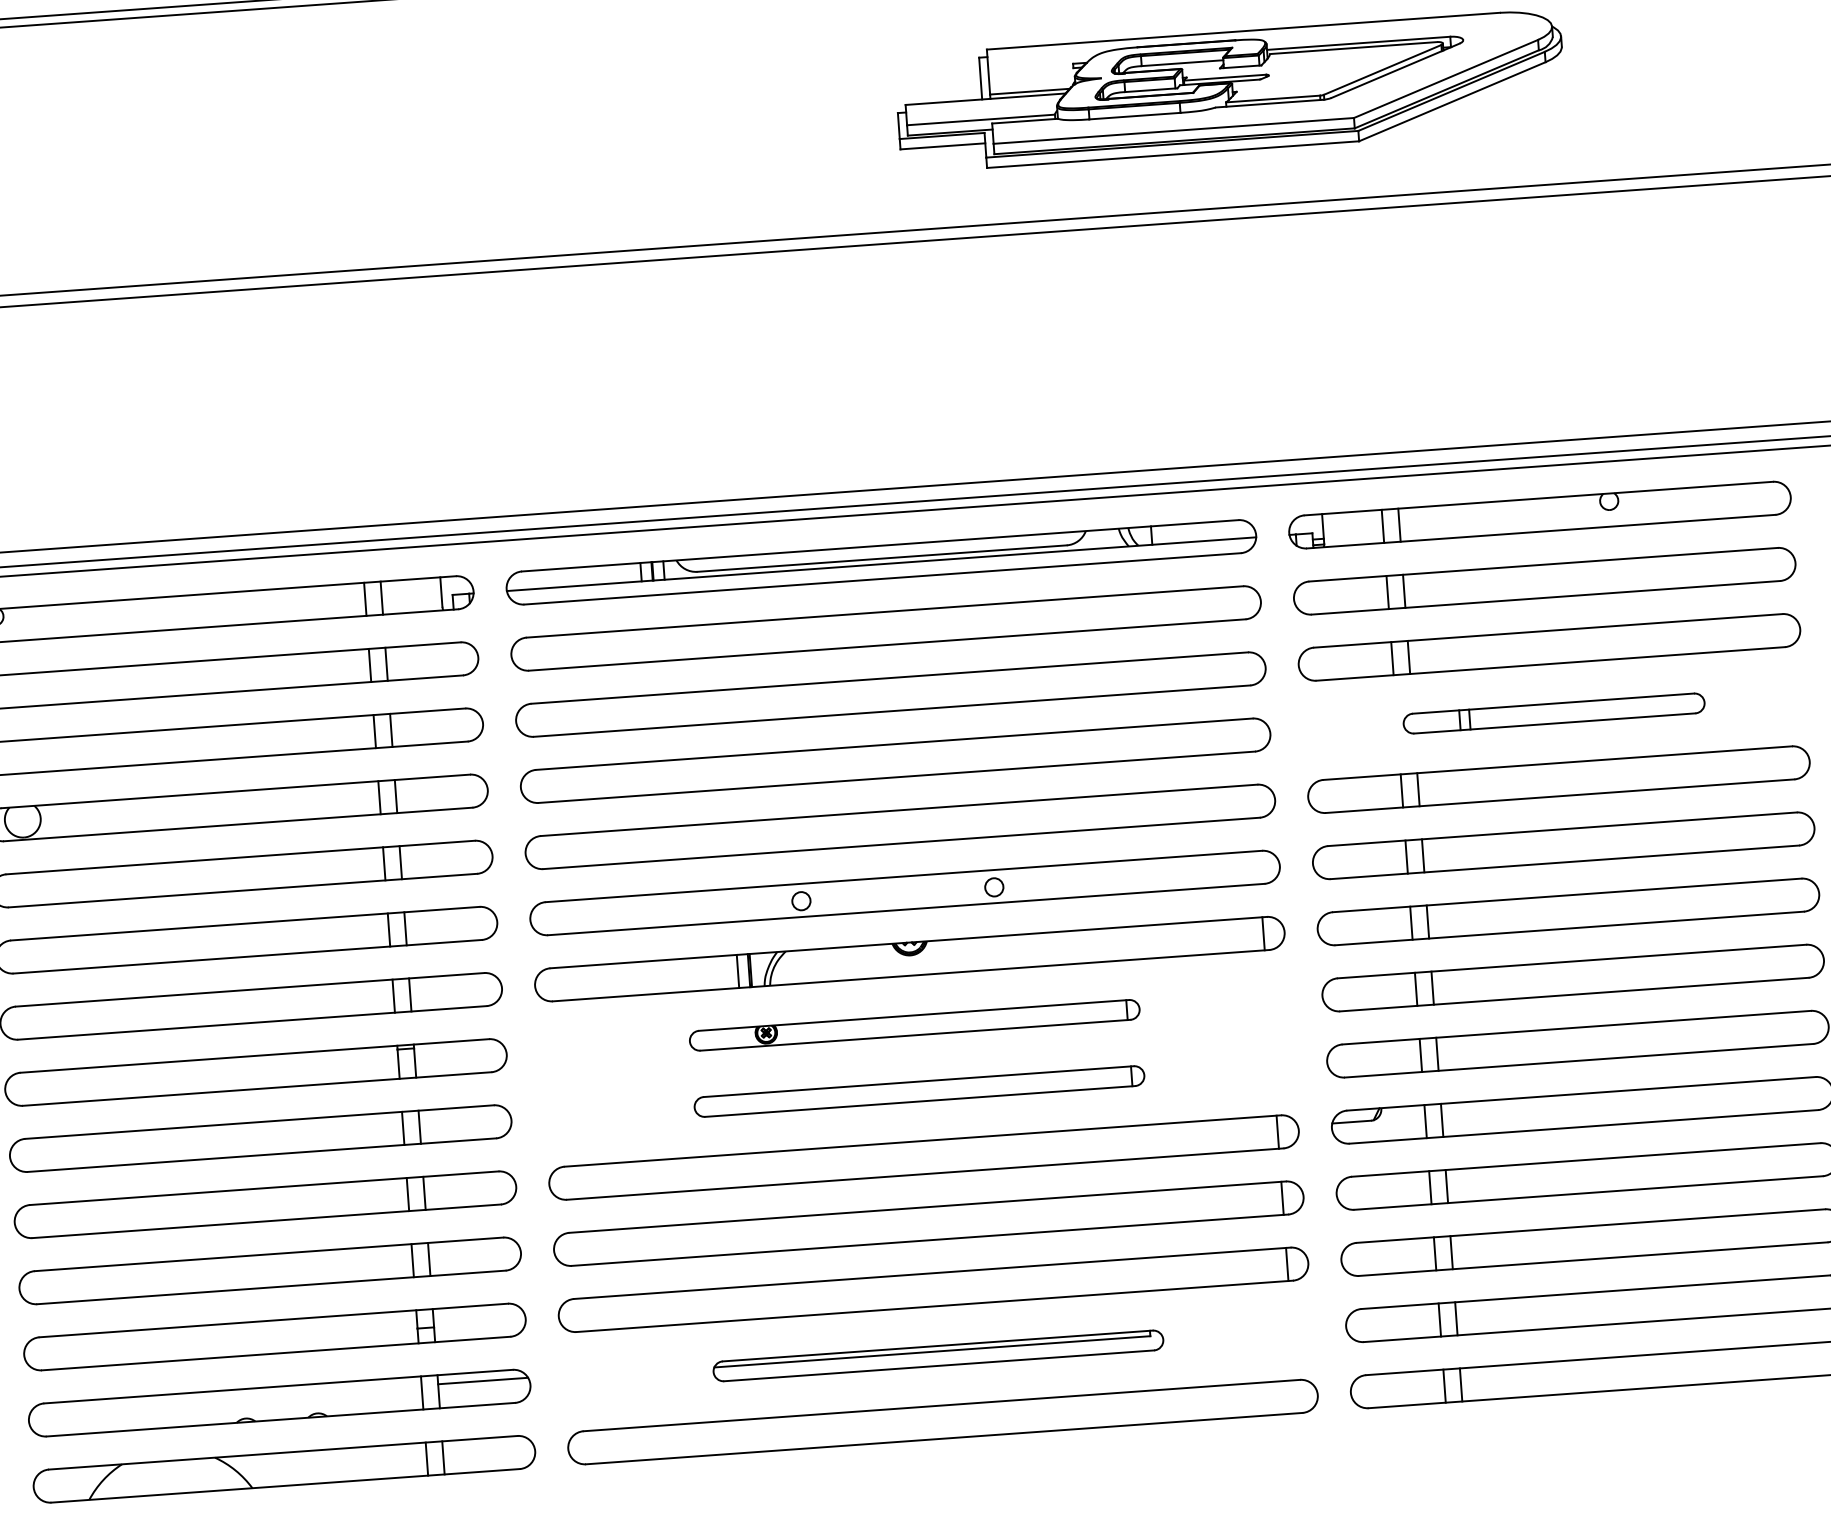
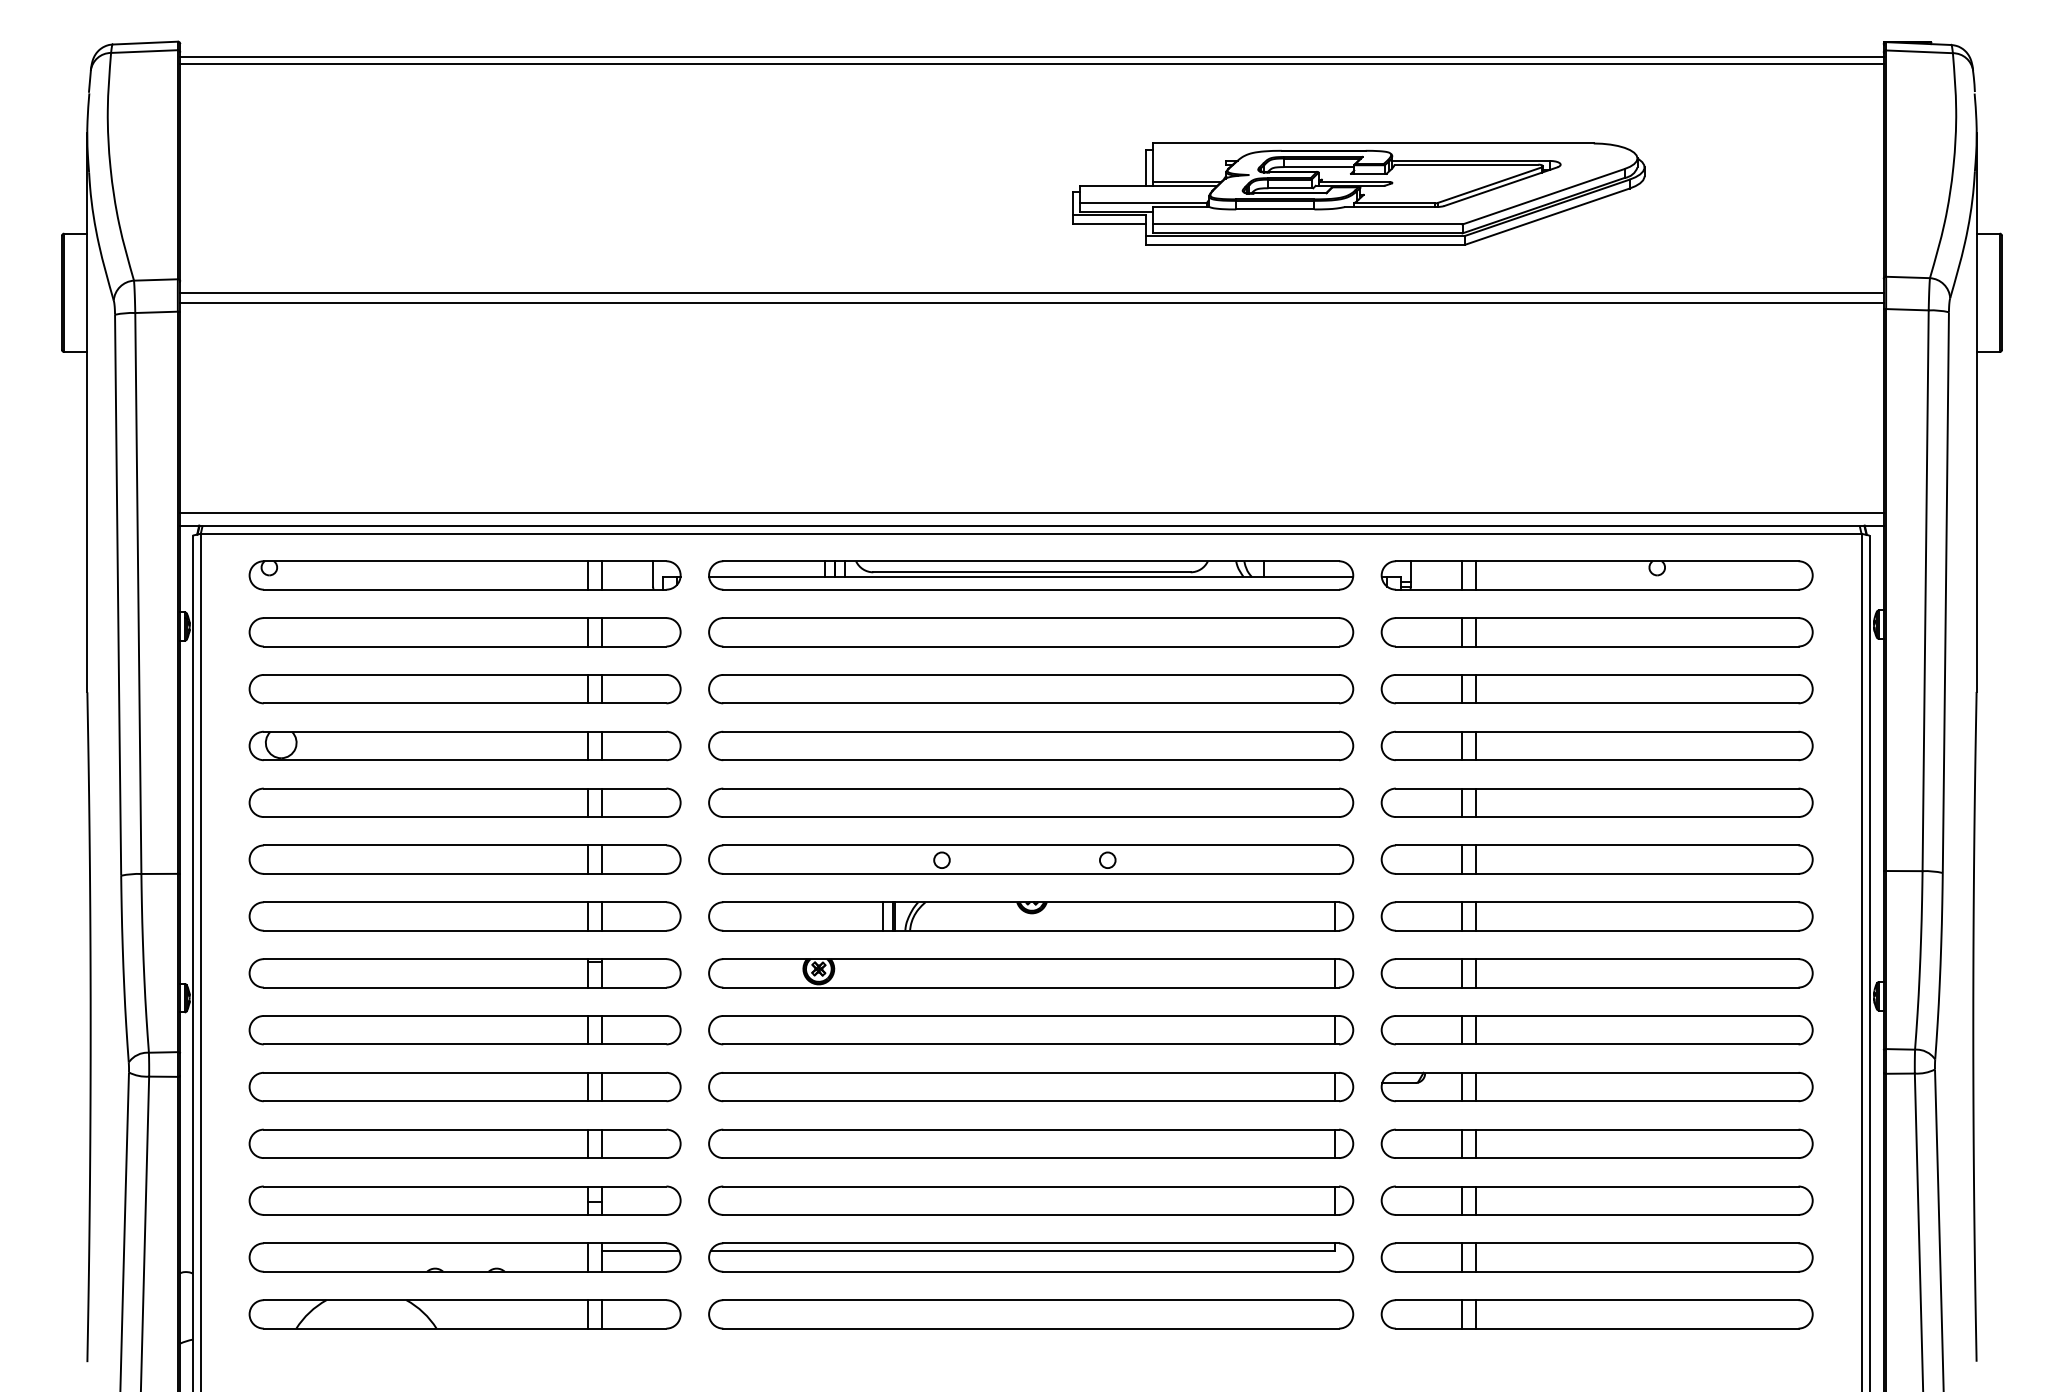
part: (1553, 713) -> (1596, 745), size x1.67
part: (915, 1025) -> (1031, 973), size x1.67
part: (919, 1091) -> (1031, 1030), size x1.67
part: (938, 1355) -> (1031, 1257), size x1.67

